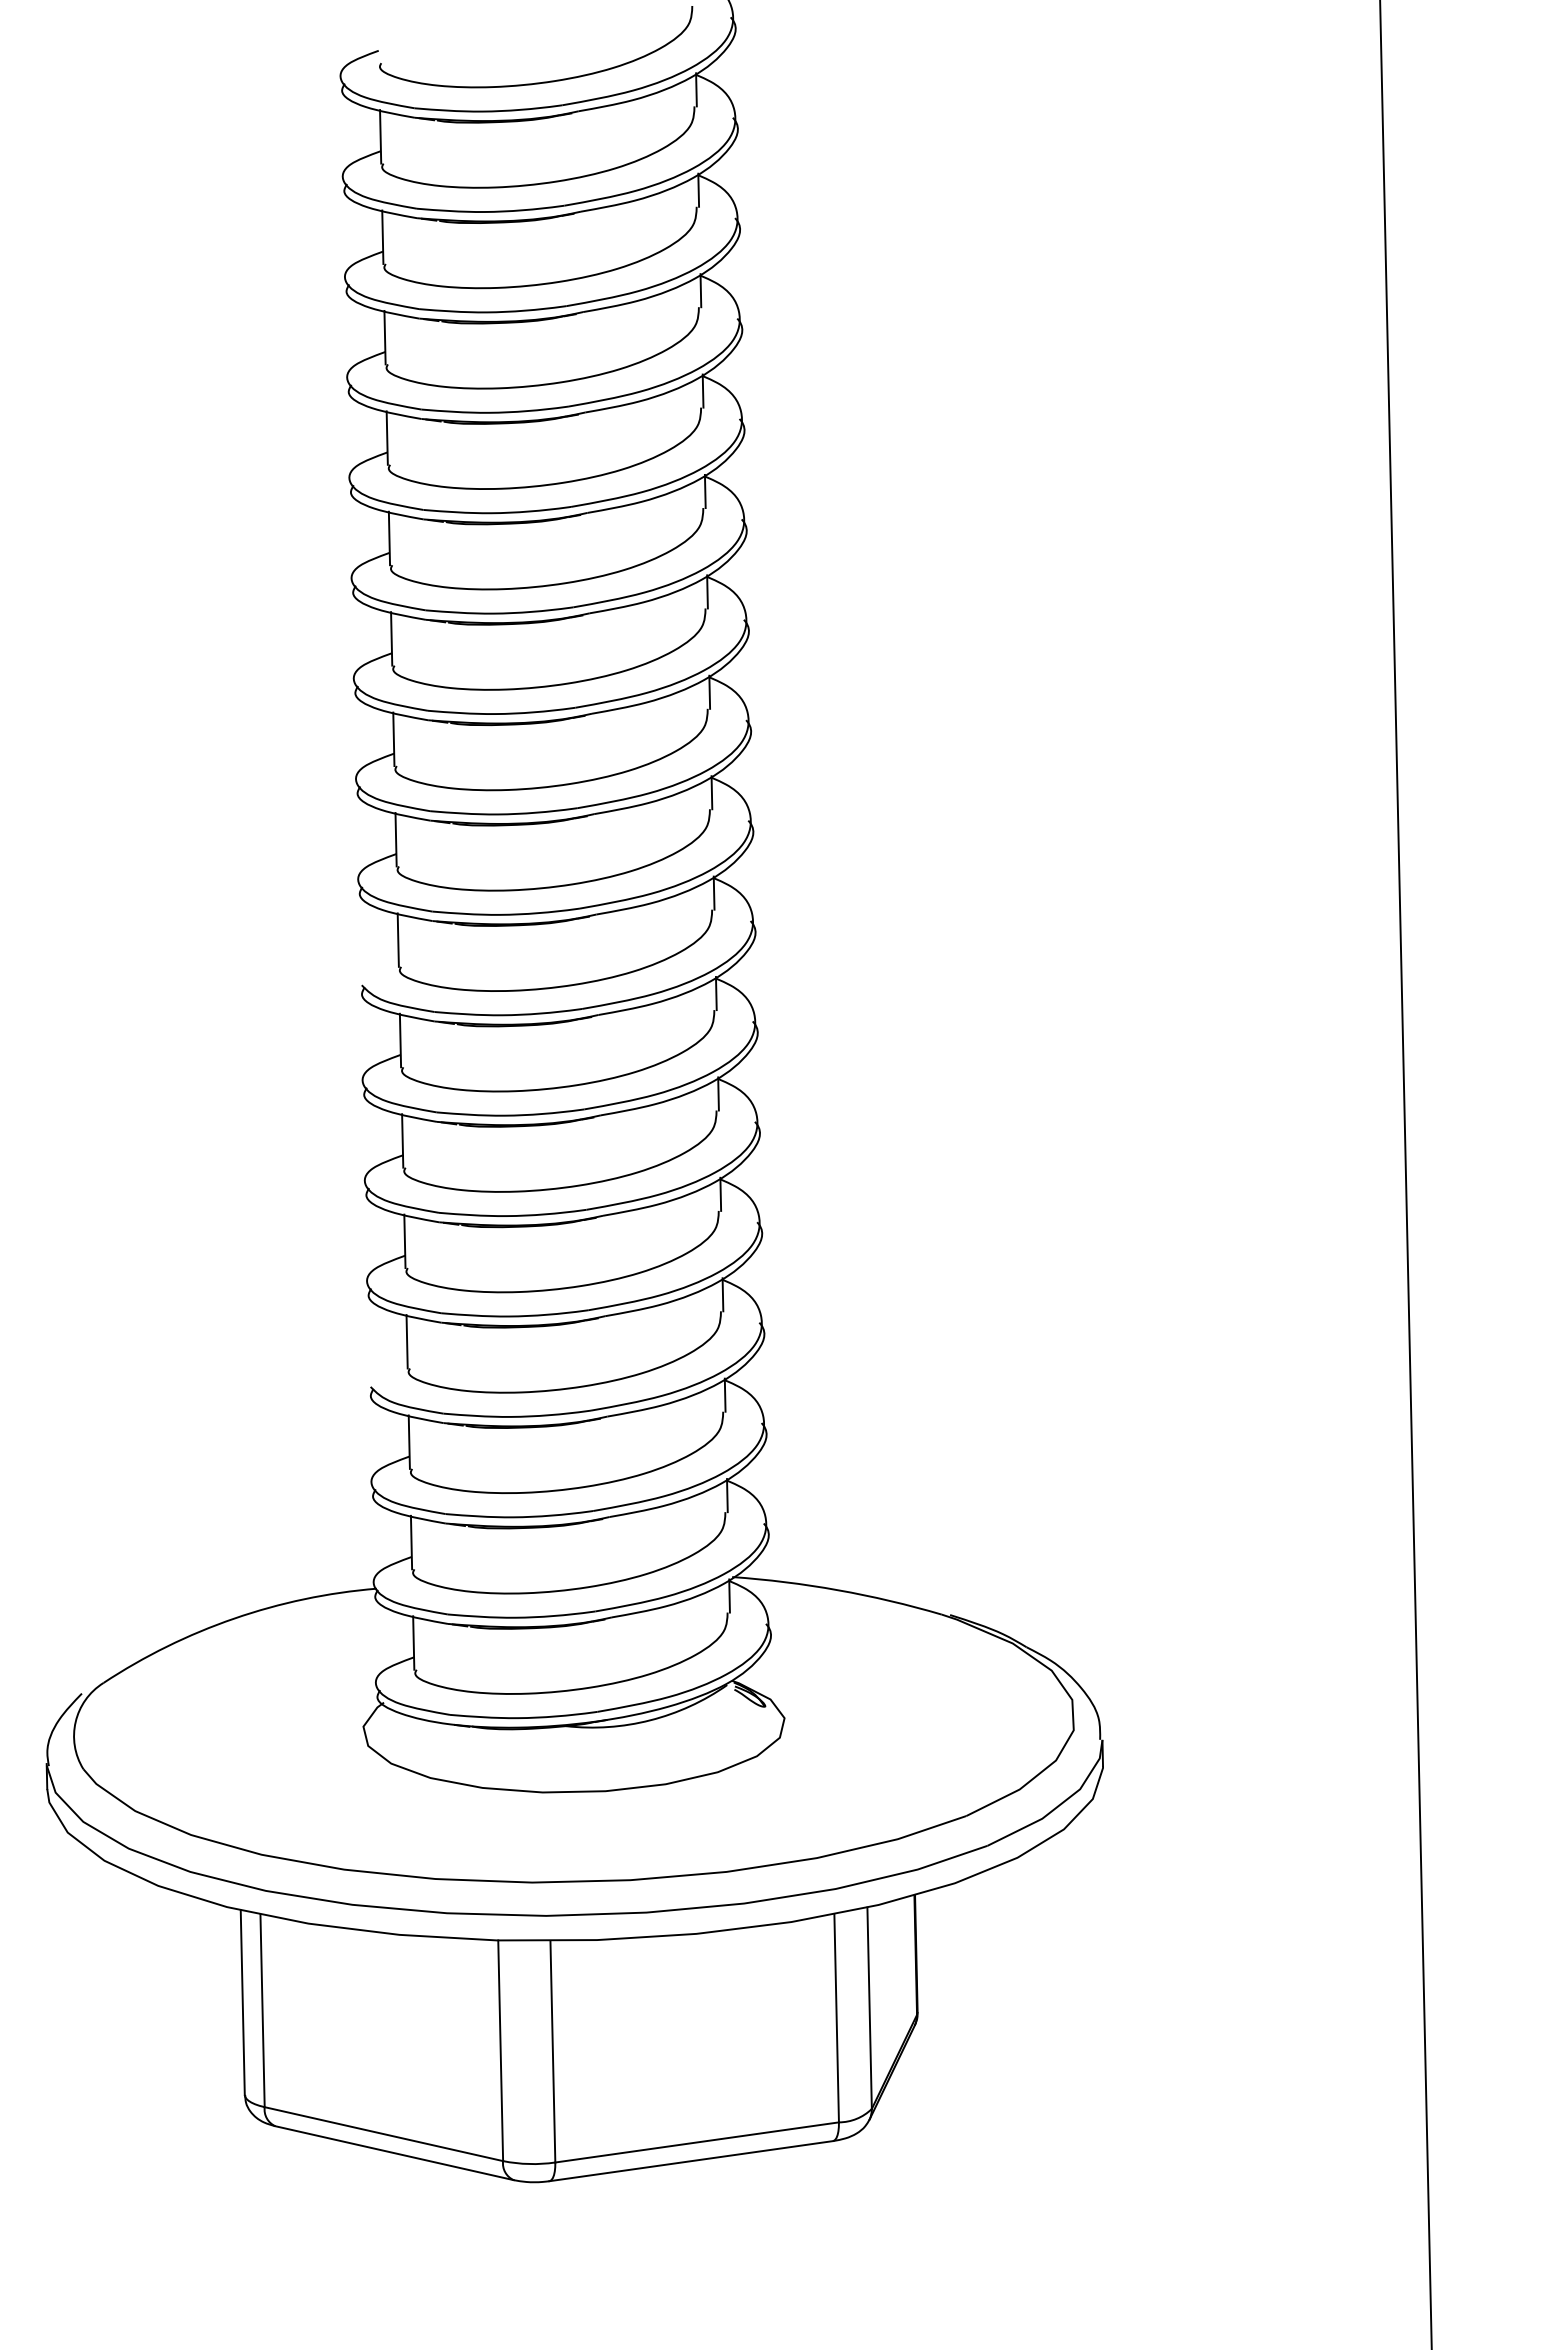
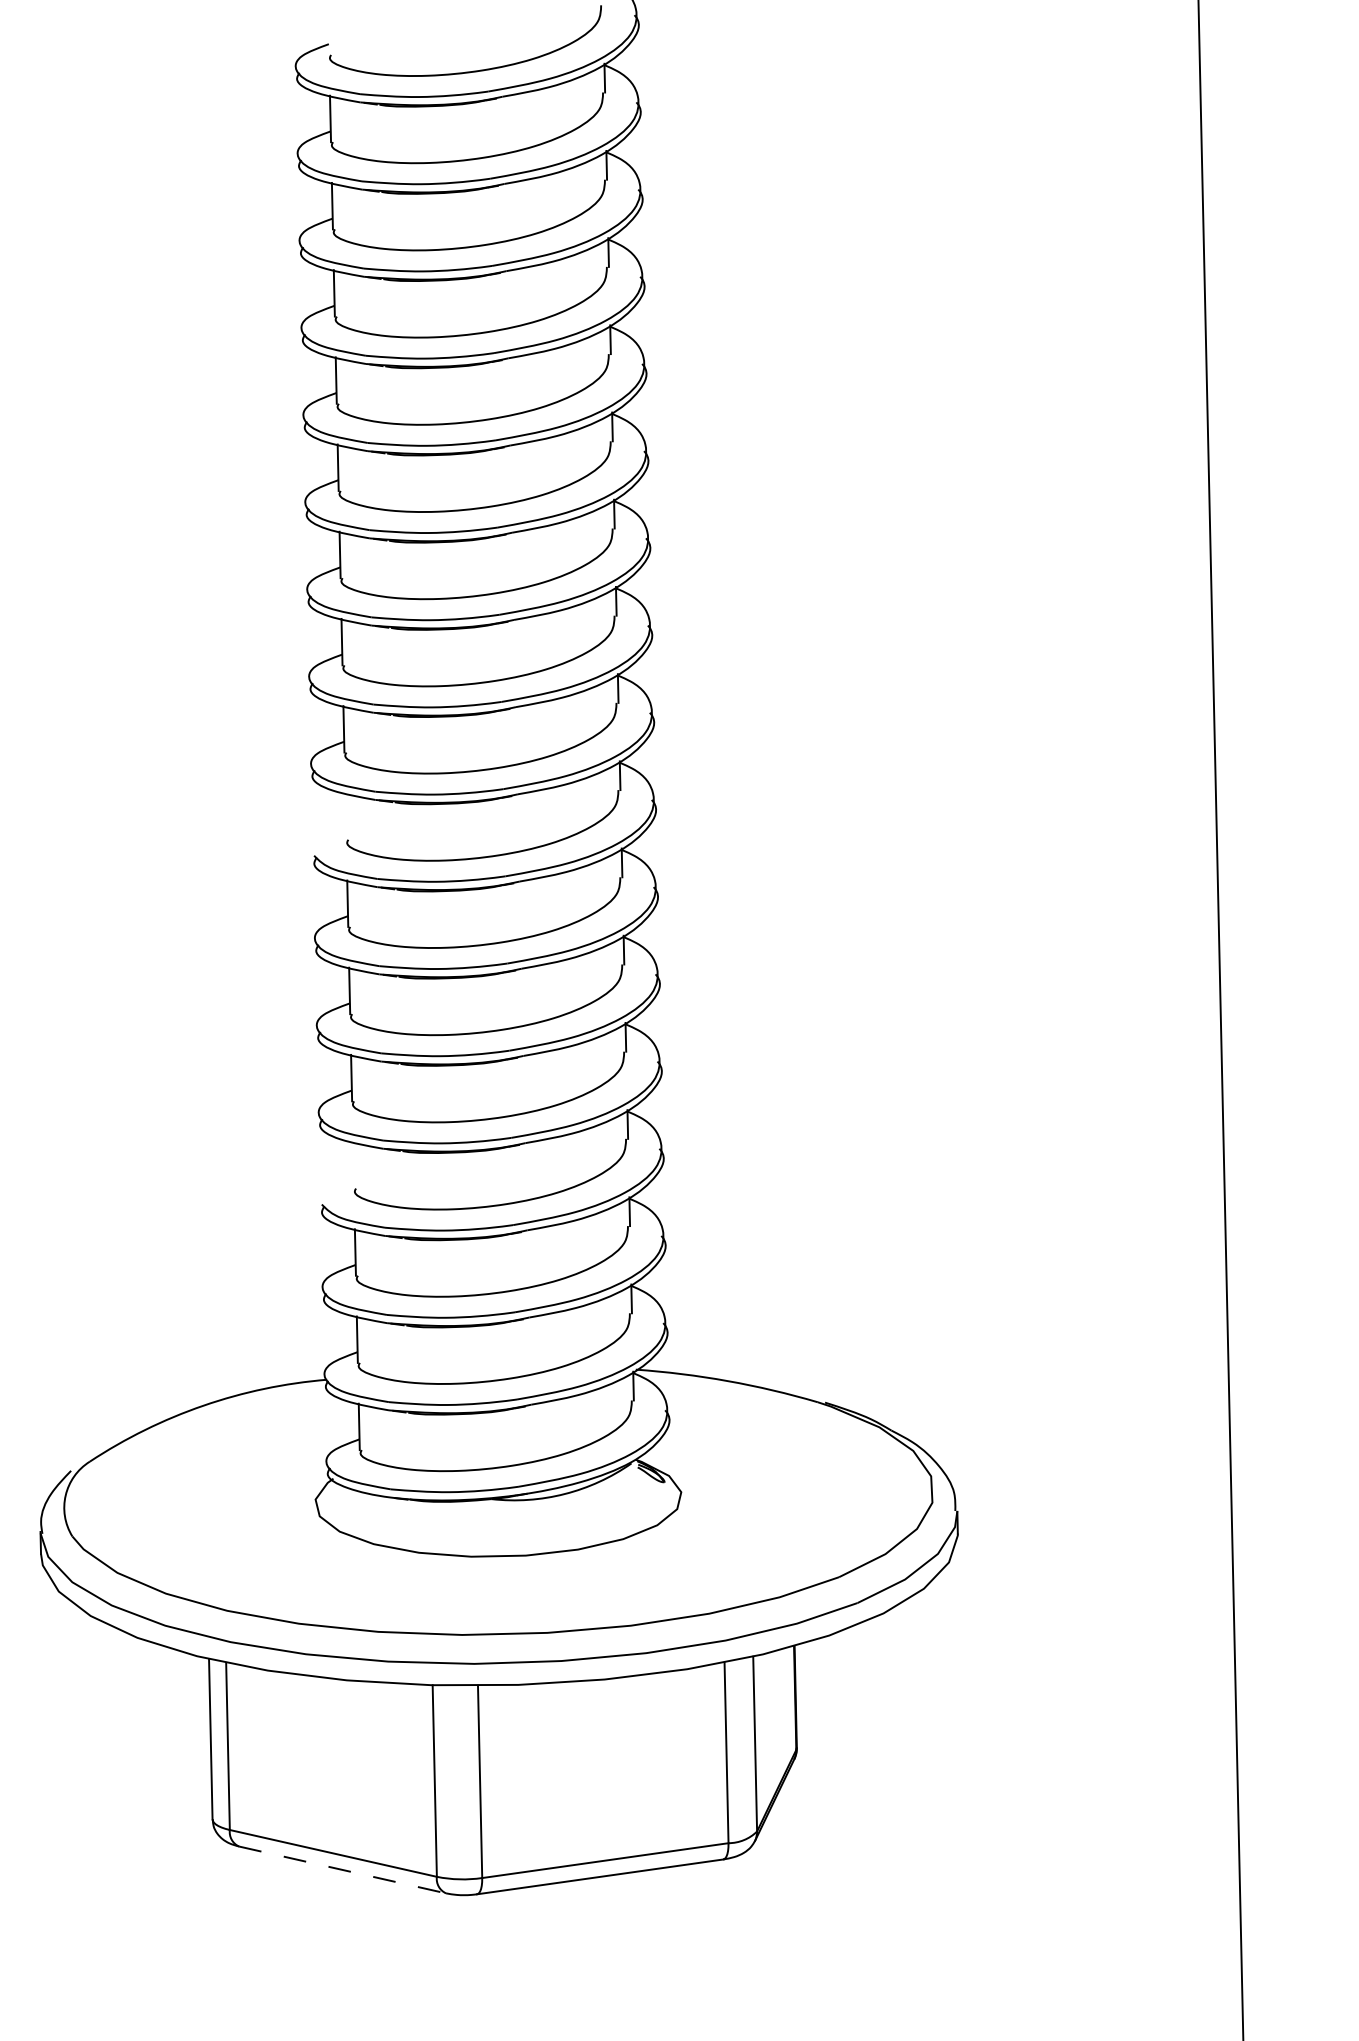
line: (397, 939) -> (345, 815), removed
line: (406, 1341) -> (352, 1165), removed
line: (395, 2153) -> (343, 1870), solid -> dashed

